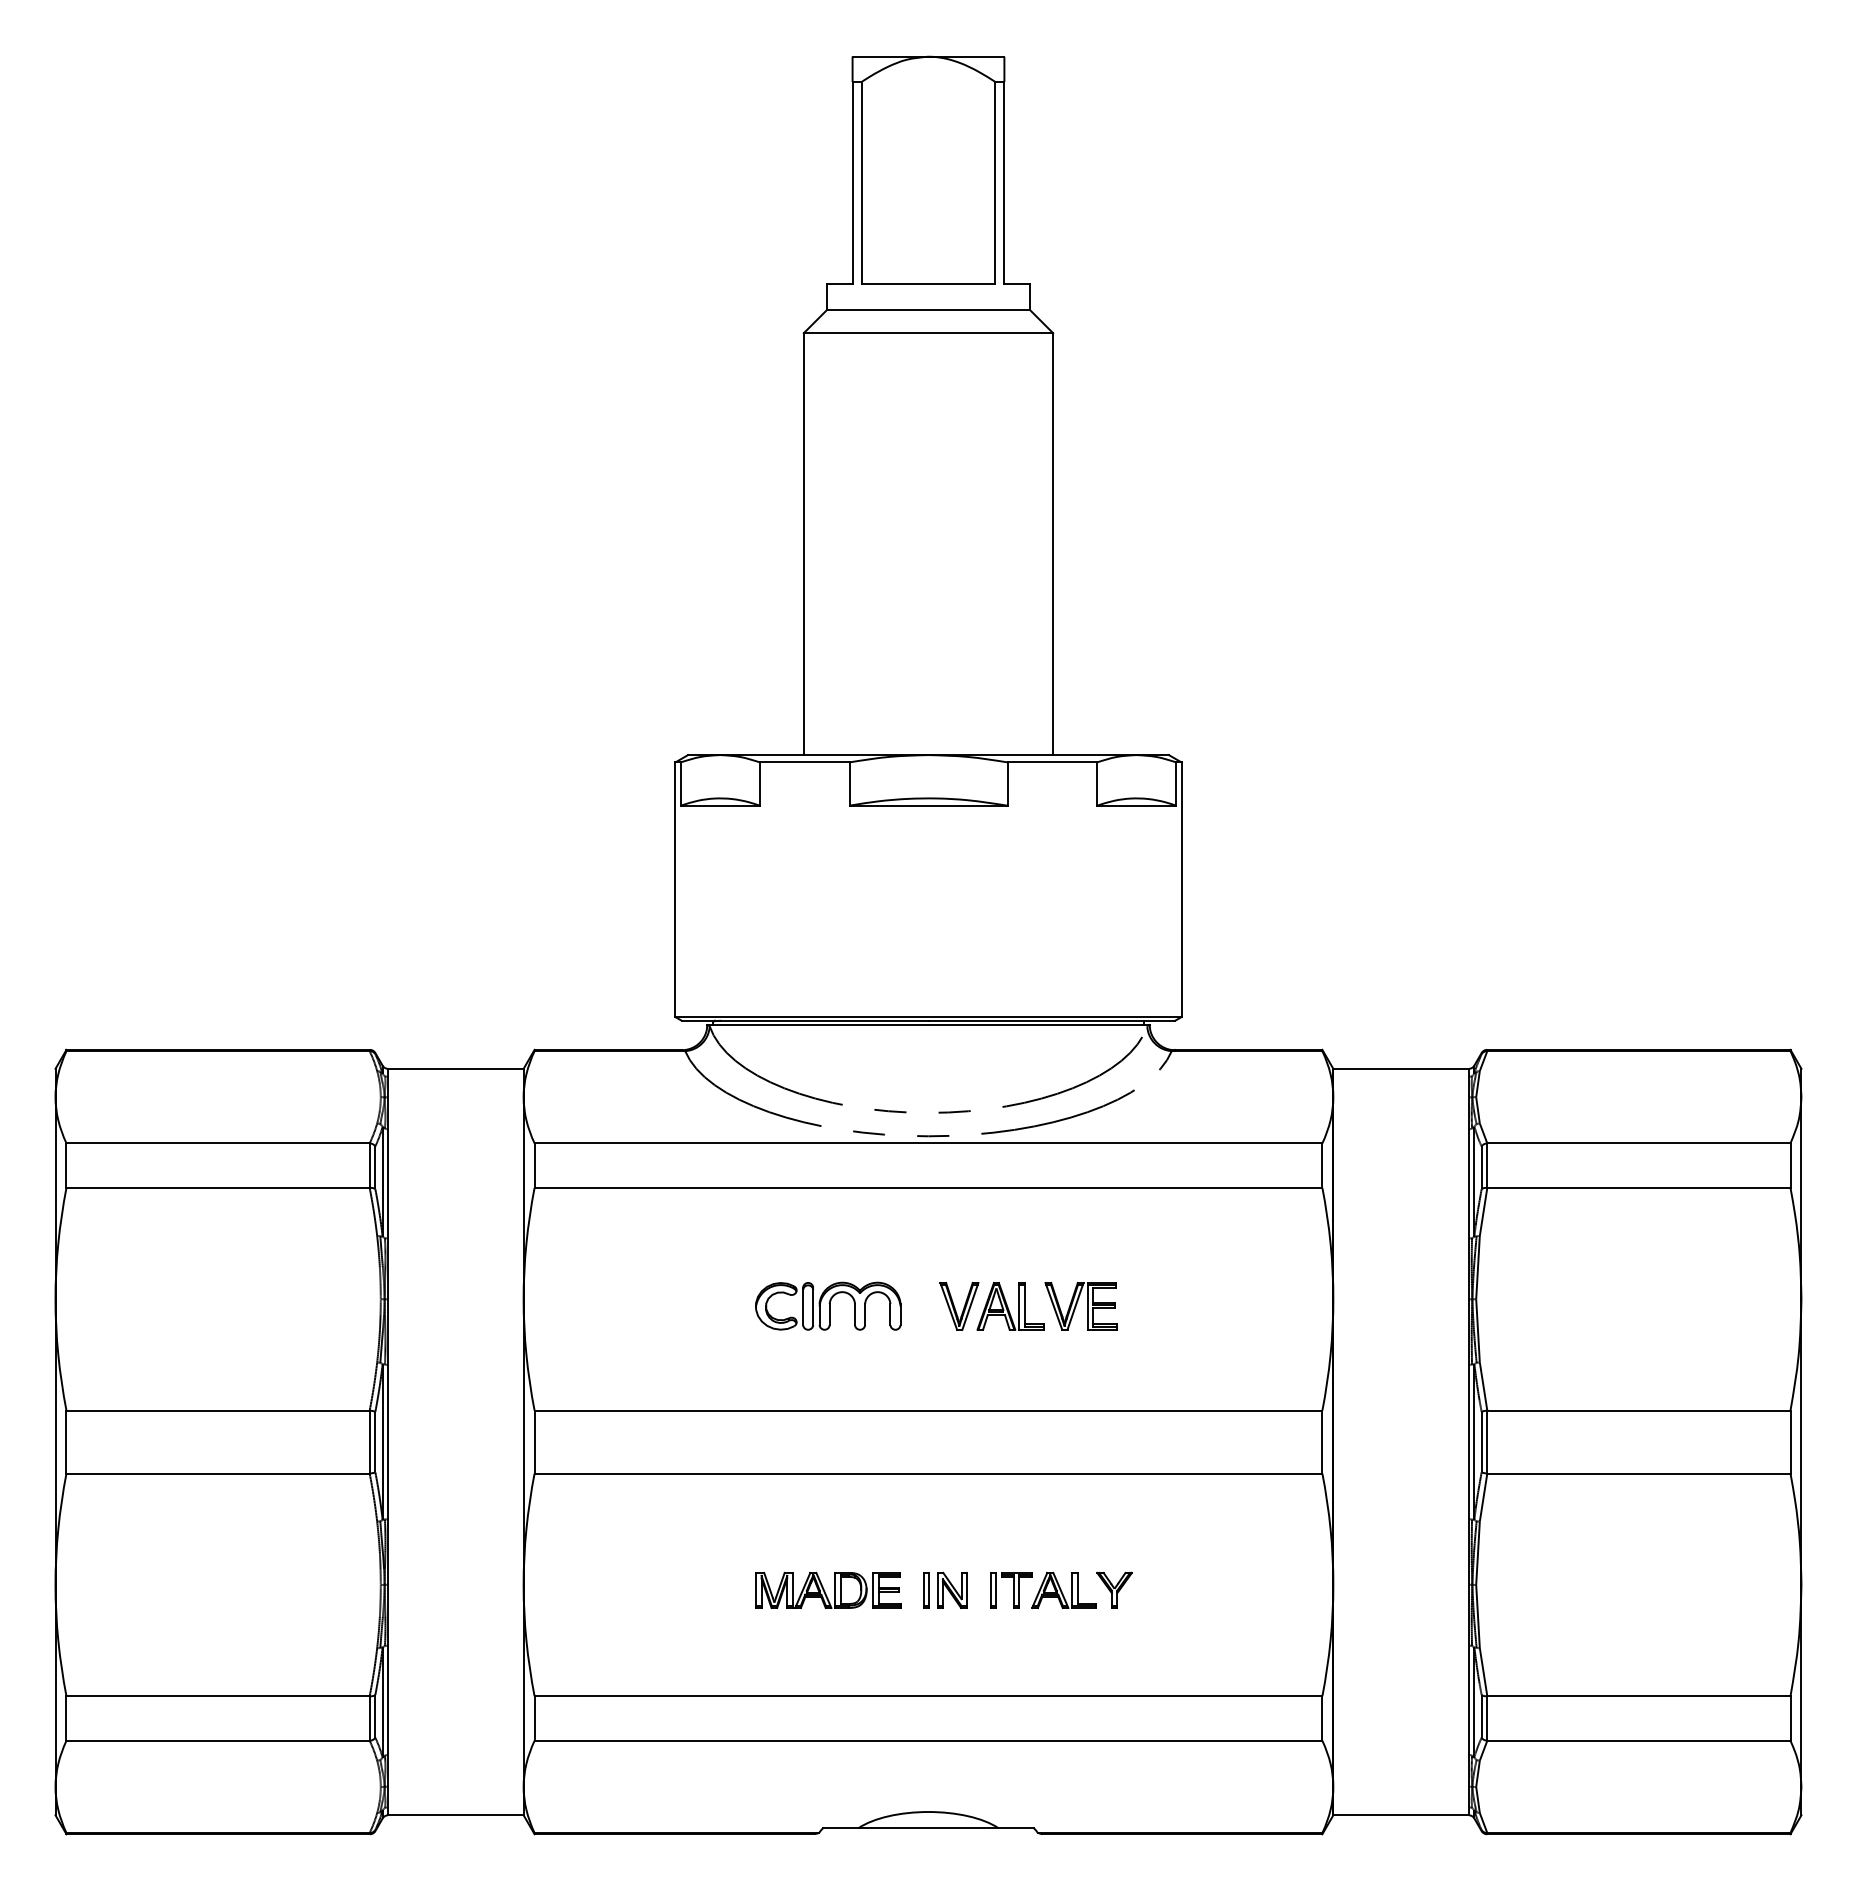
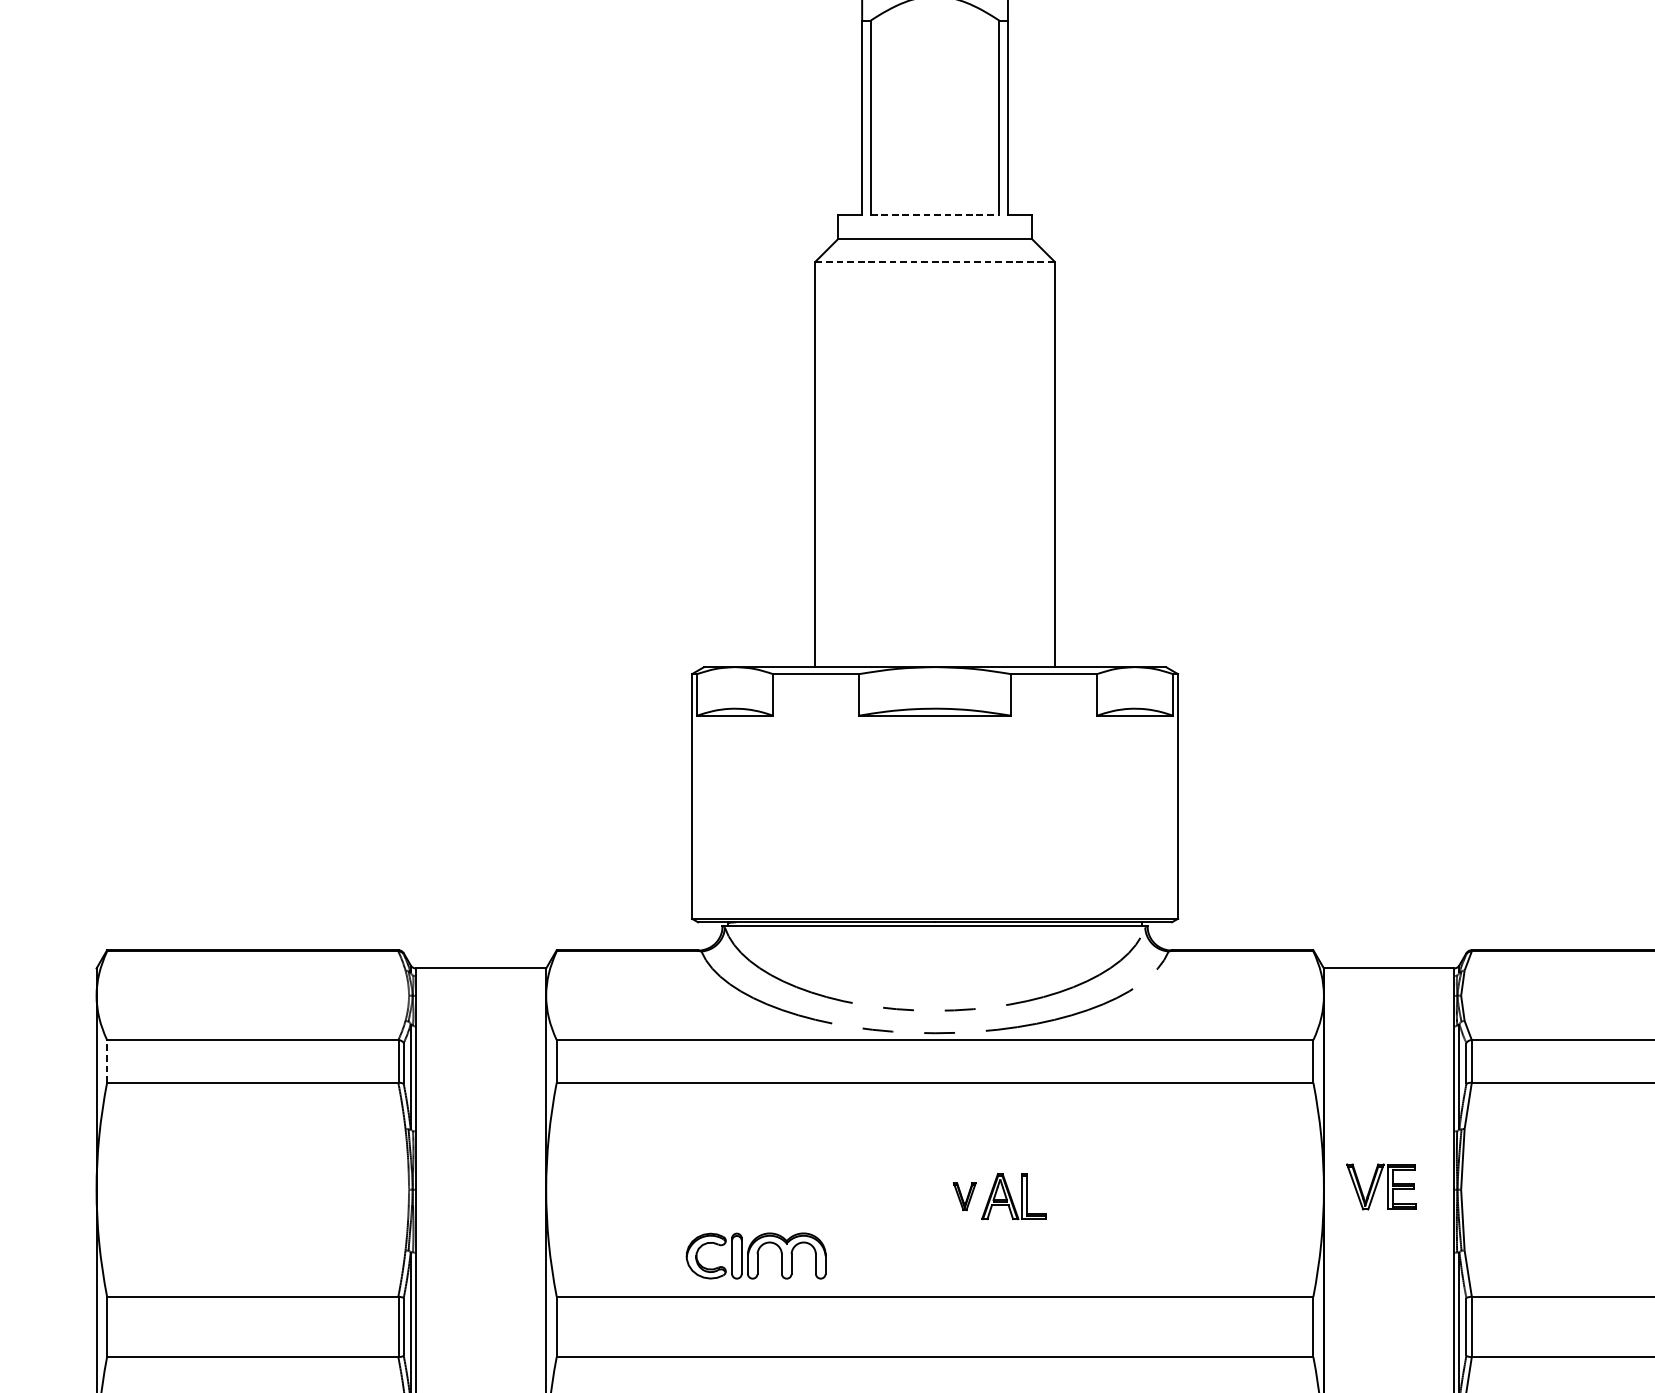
line: (928, 284) -> (935, 215), solid -> dashed
line: (928, 333) -> (935, 262), solid -> dashed
line: (66, 1165) -> (107, 1061), solid -> dashed
part: (828, 1305) -> (756, 1255), moved
part: (959, 1306) -> (964, 1196), size x0.6
part: (1080, 1306) -> (1380, 1187), moved

